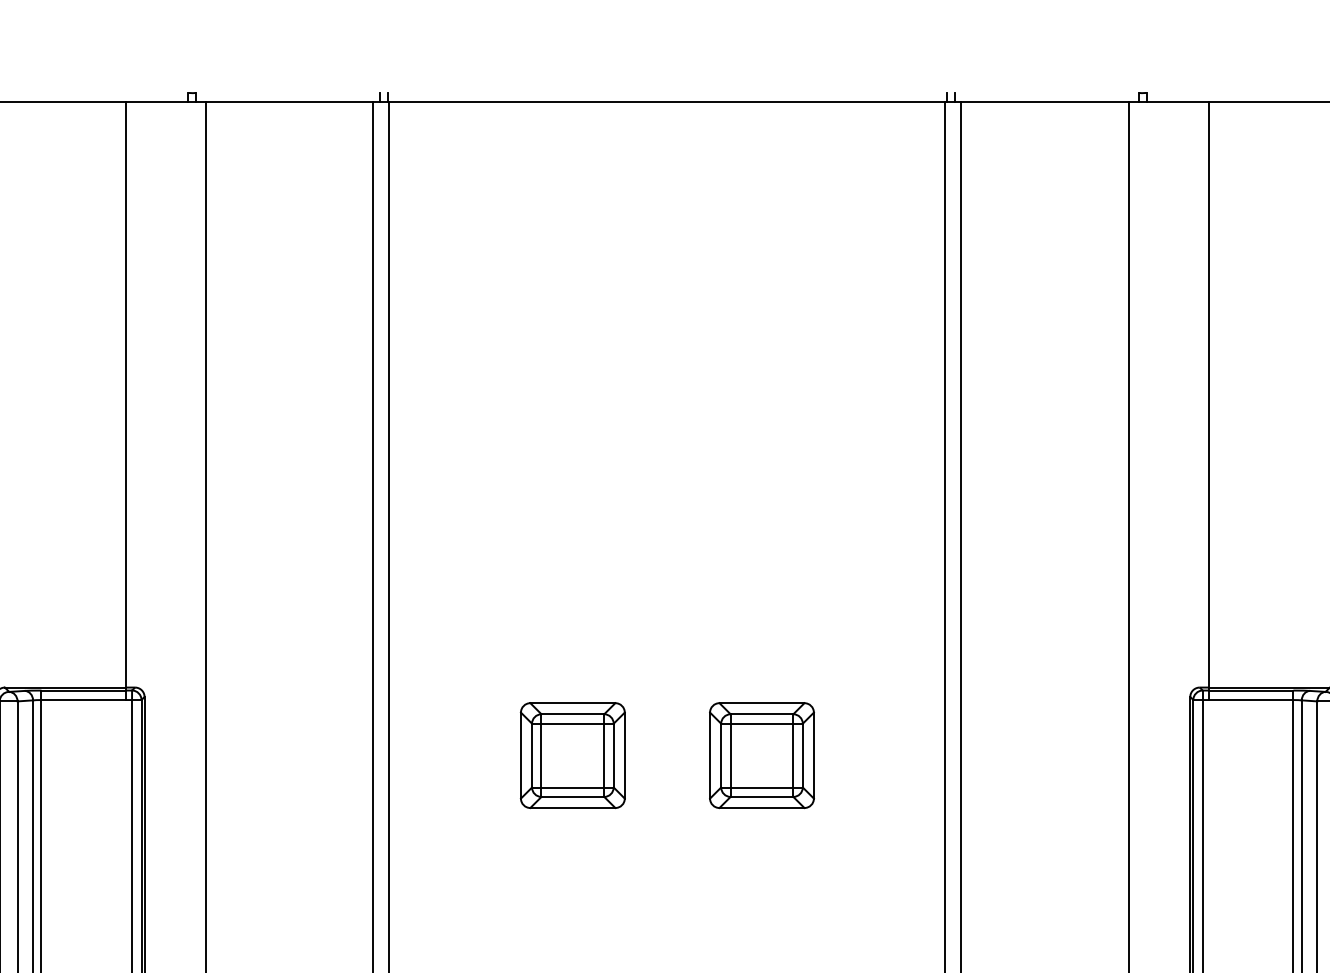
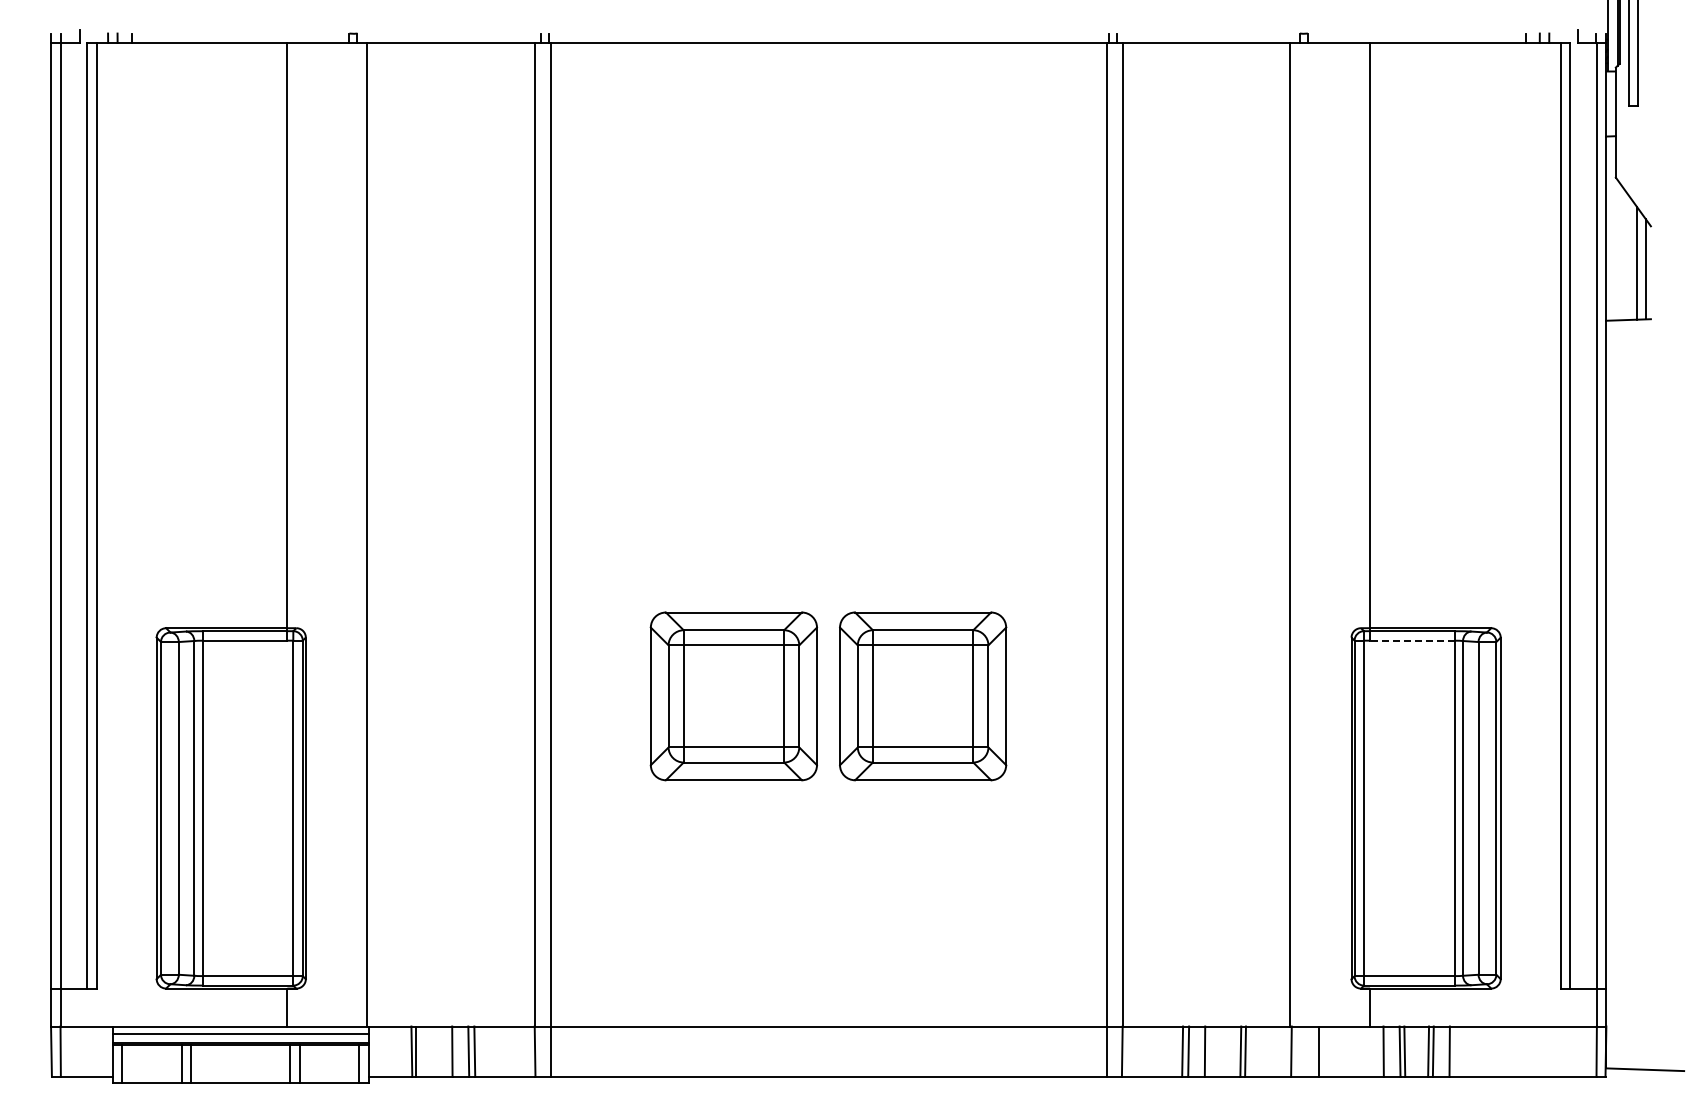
line: (1250, 699) -> (1411, 640), solid -> dashed
part: (573, 754) -> (734, 695), size x1.6
part: (762, 754) -> (923, 695), size x1.6

